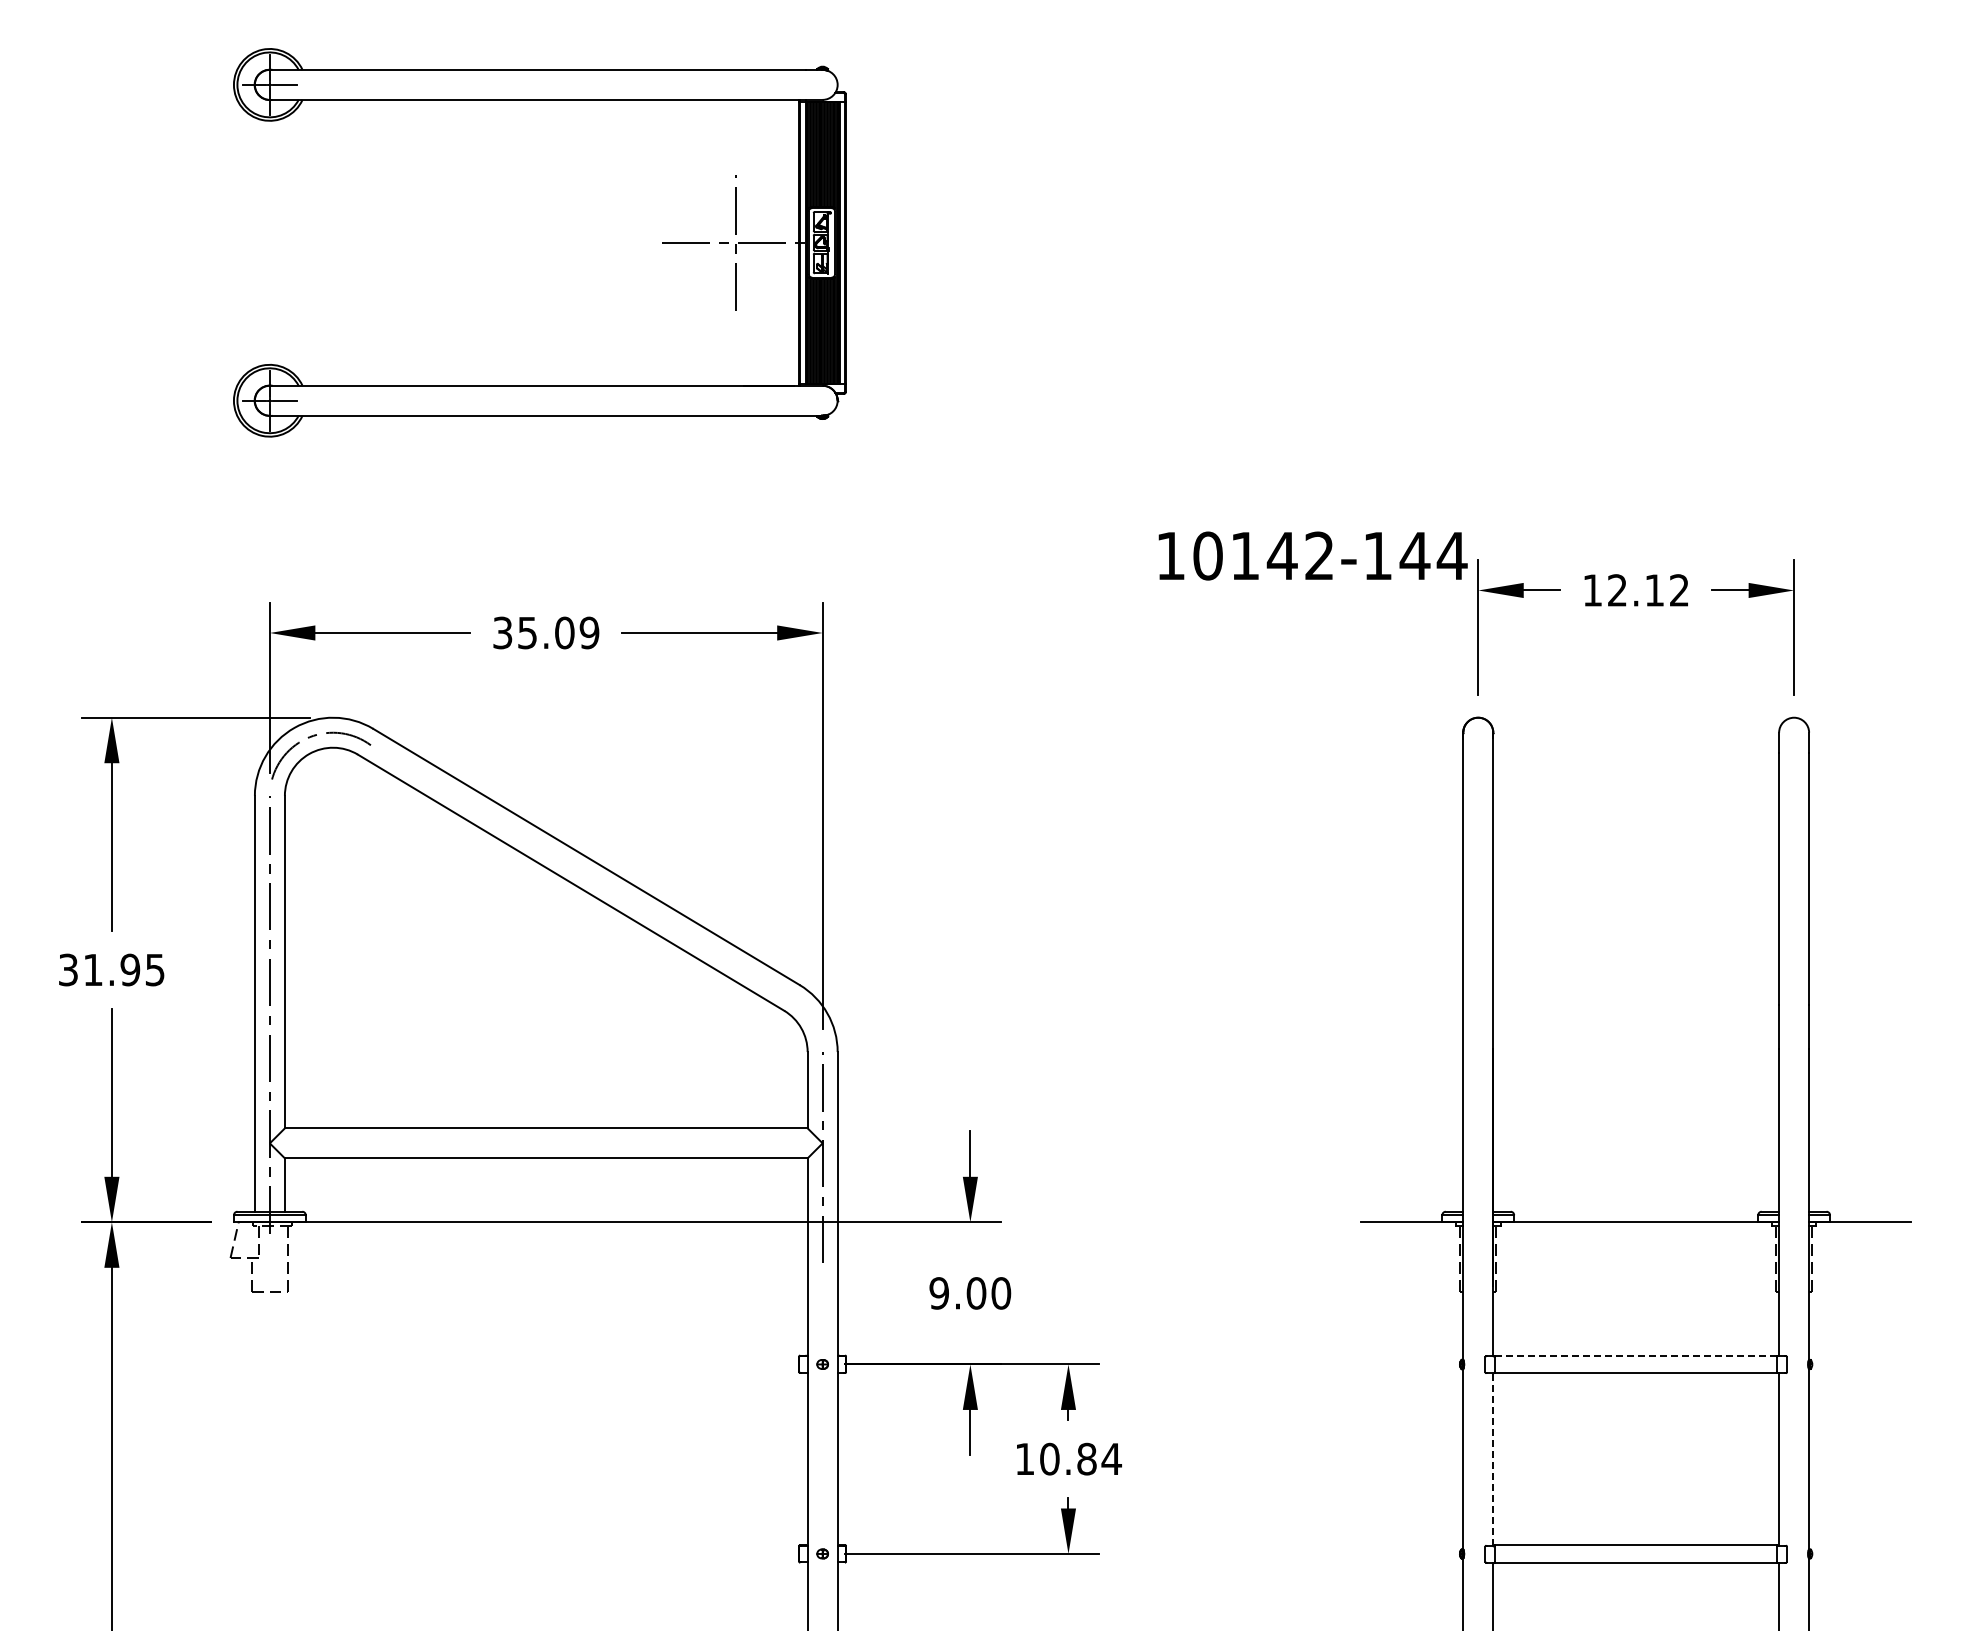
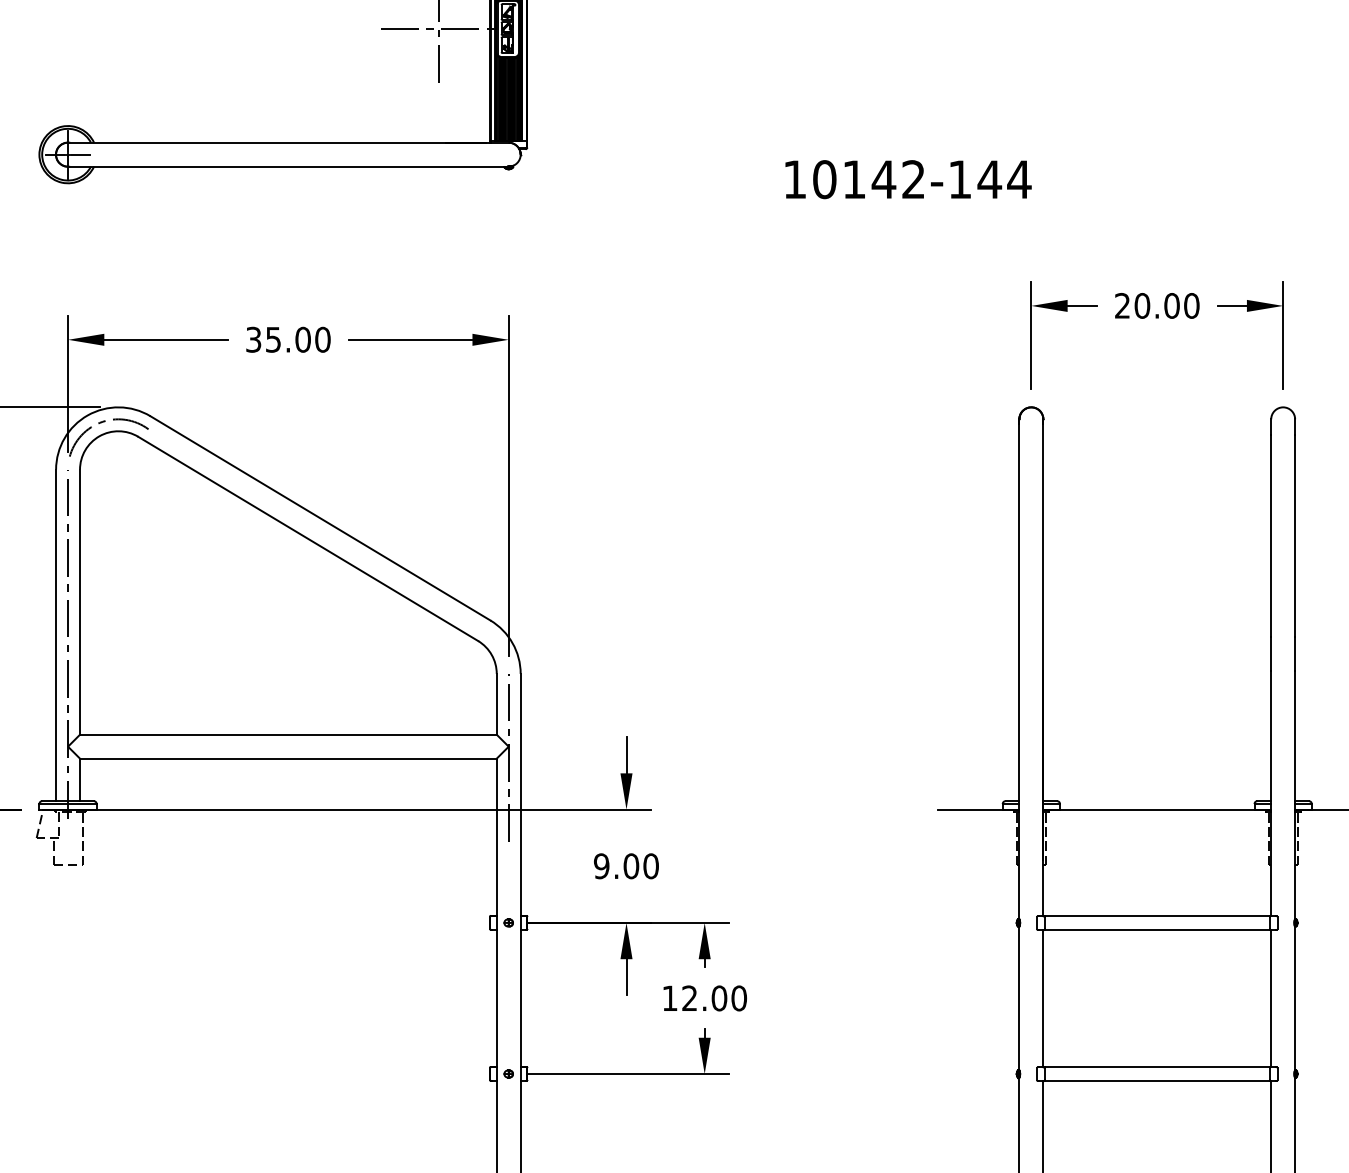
text: (1312, 555) -> (907, 179), moved
text: (1636, 590) -> (1157, 305), 12.12 -> 20.00
text: (589, 632) -> (322, 339), 35.09 -> 35.00
line: (1636, 1355) -> (1157, 915), dashed -> solid
text: (1080, 1458) -> (714, 997), 10.84 -> 12.00
line: (1493, 1458) -> (1043, 997), dashed -> solid

